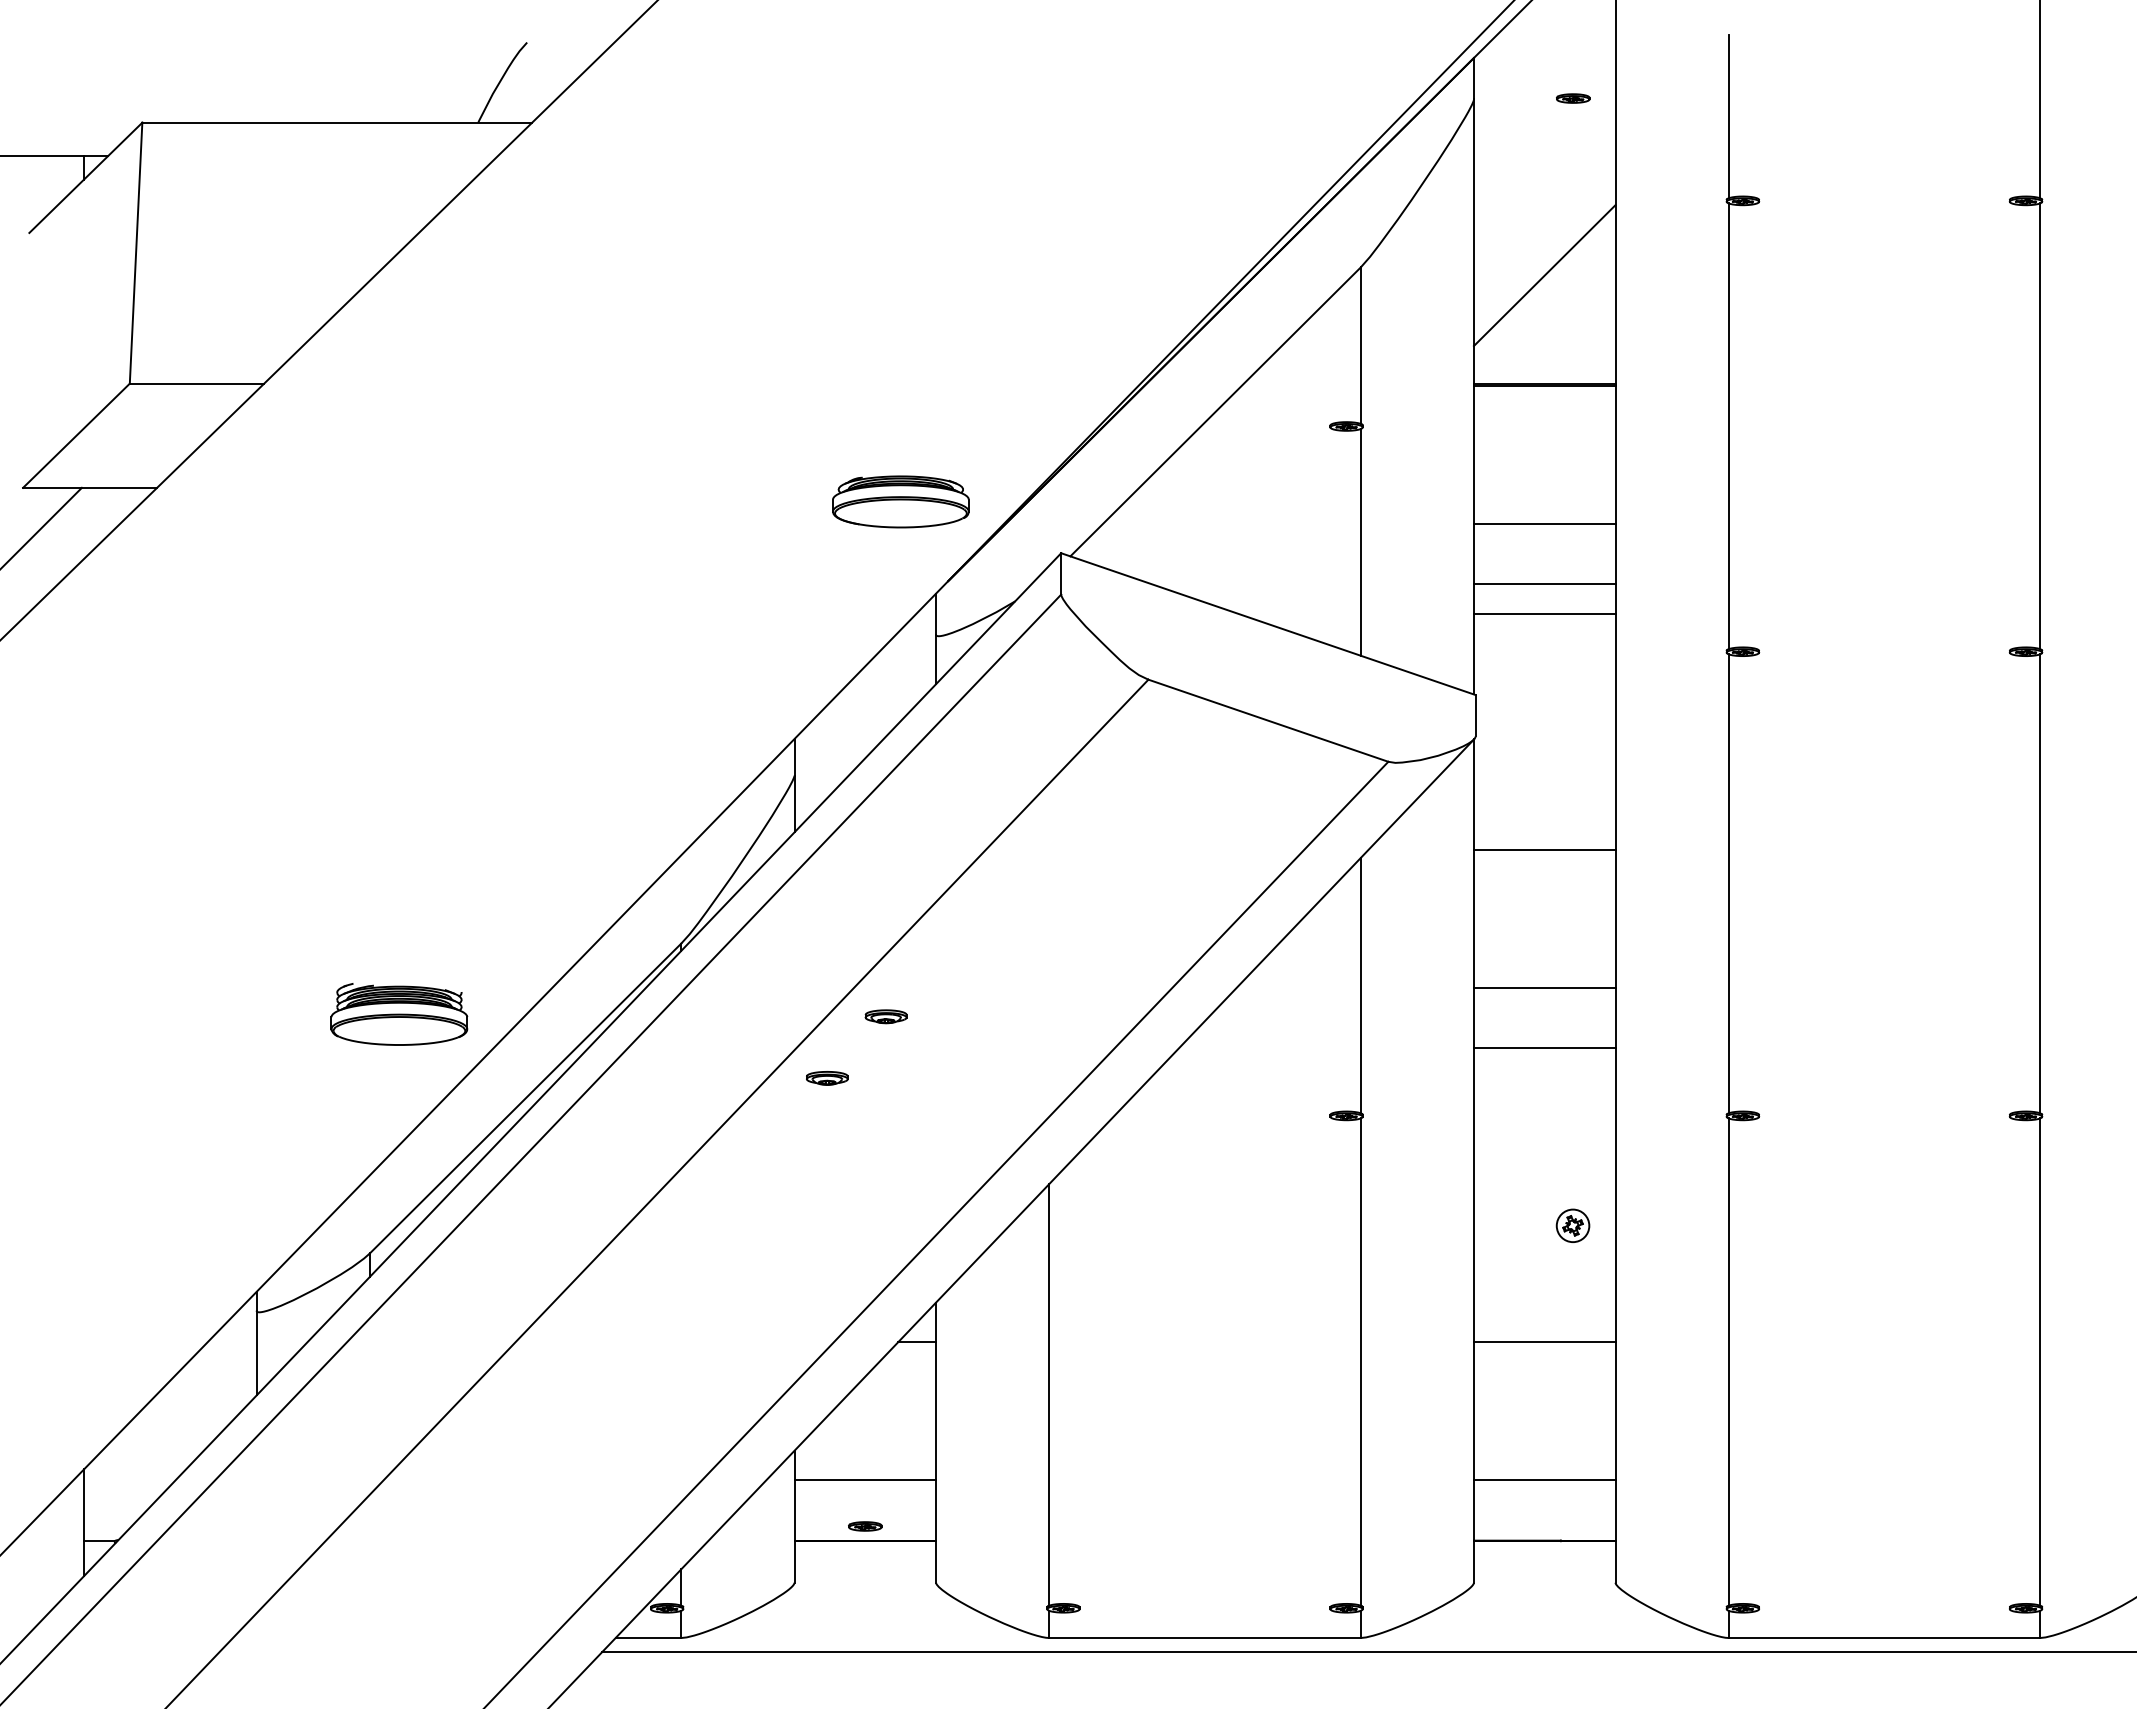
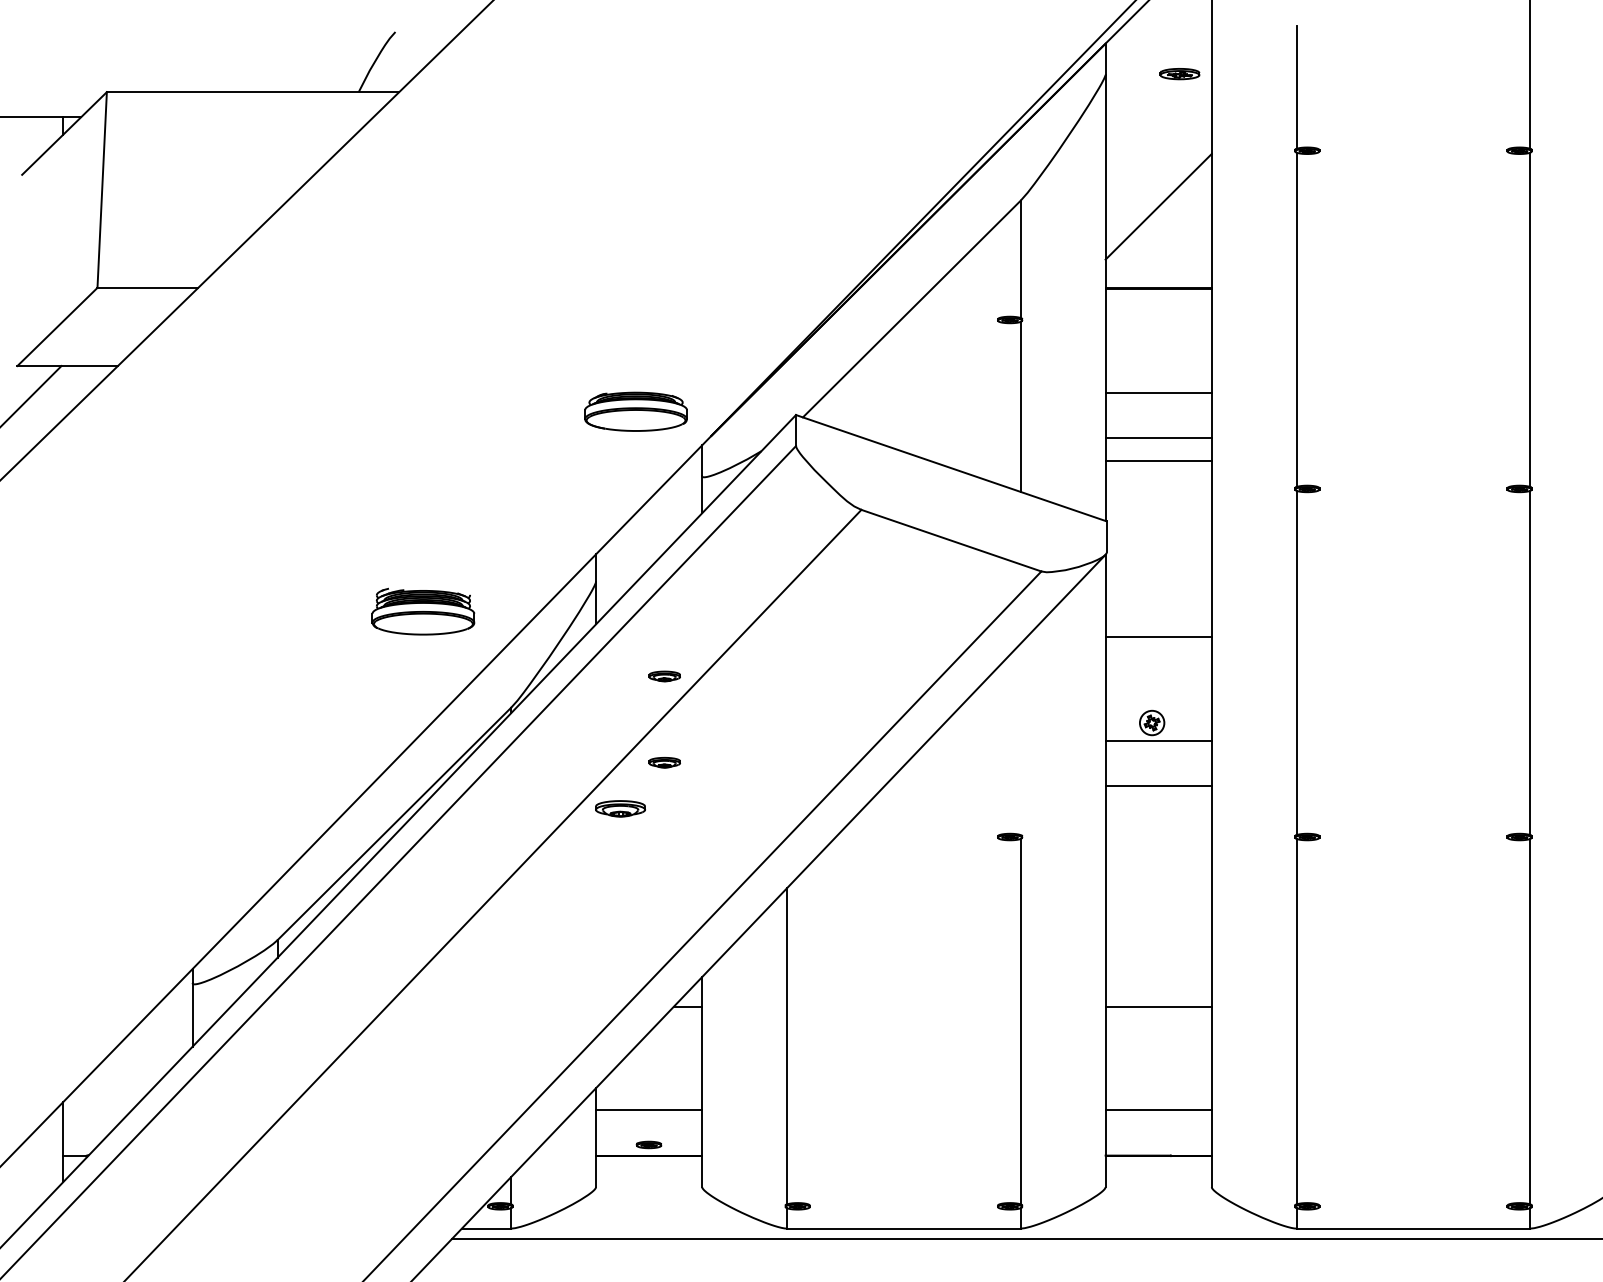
part: (1573, 98) -> (1180, 74), size x1.6
part: (900, 501) -> (635, 411), moved
part: (885, 901) -> (664, 676), added
line: (1360, 985) -> (1020, 739), removed
part: (399, 1014) -> (423, 611), moved
part: (827, 1078) -> (620, 809), size x1.6
part: (1572, 1225) -> (1151, 722), moved

